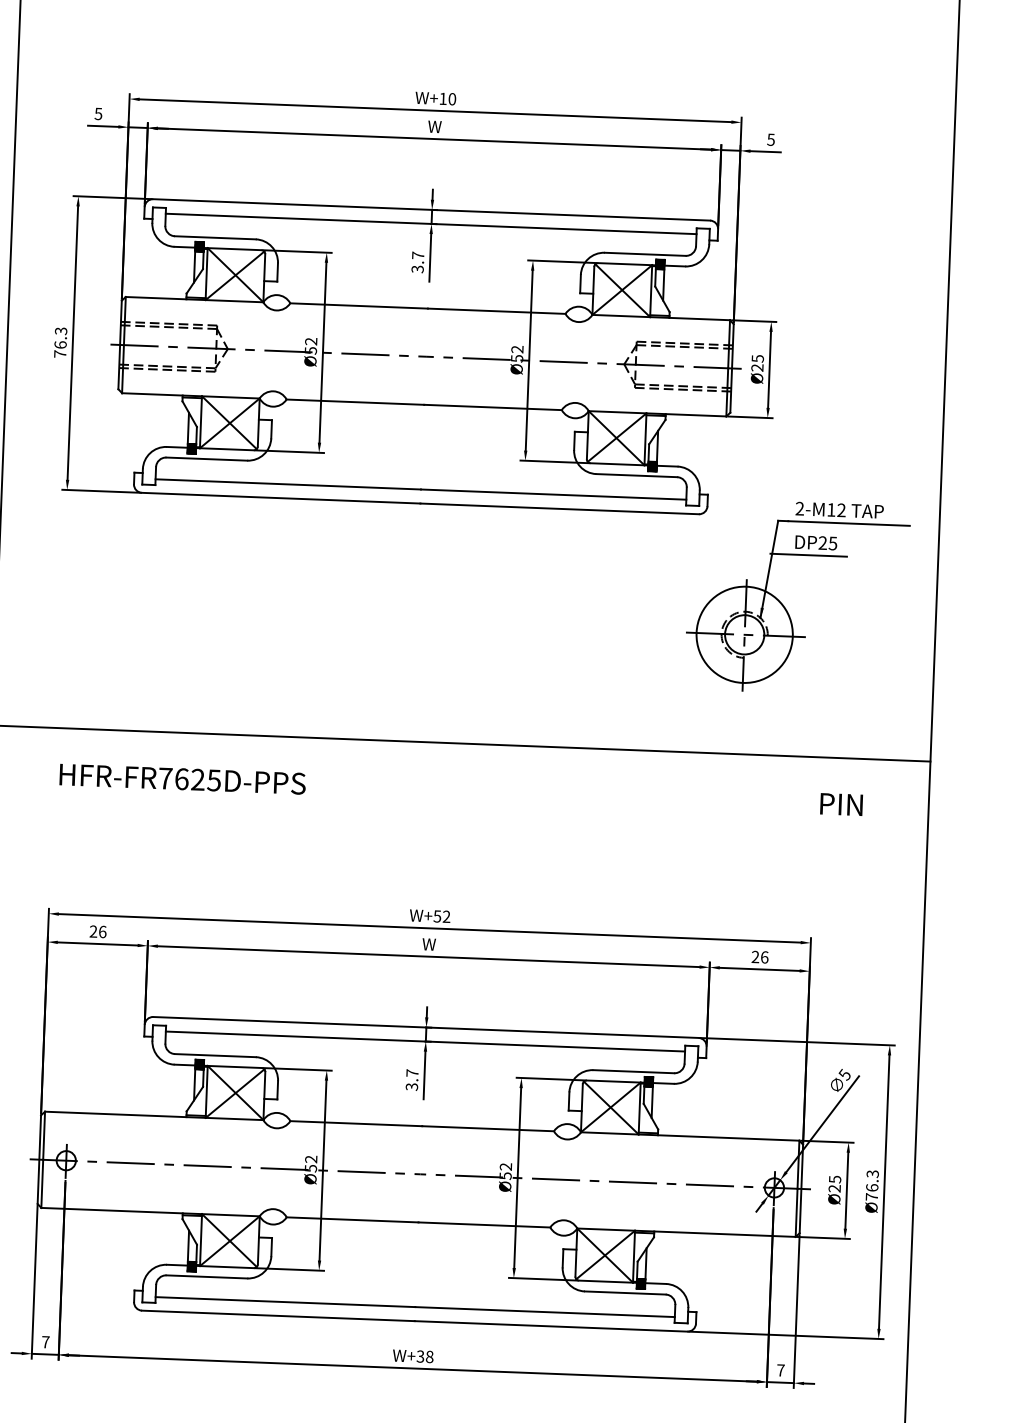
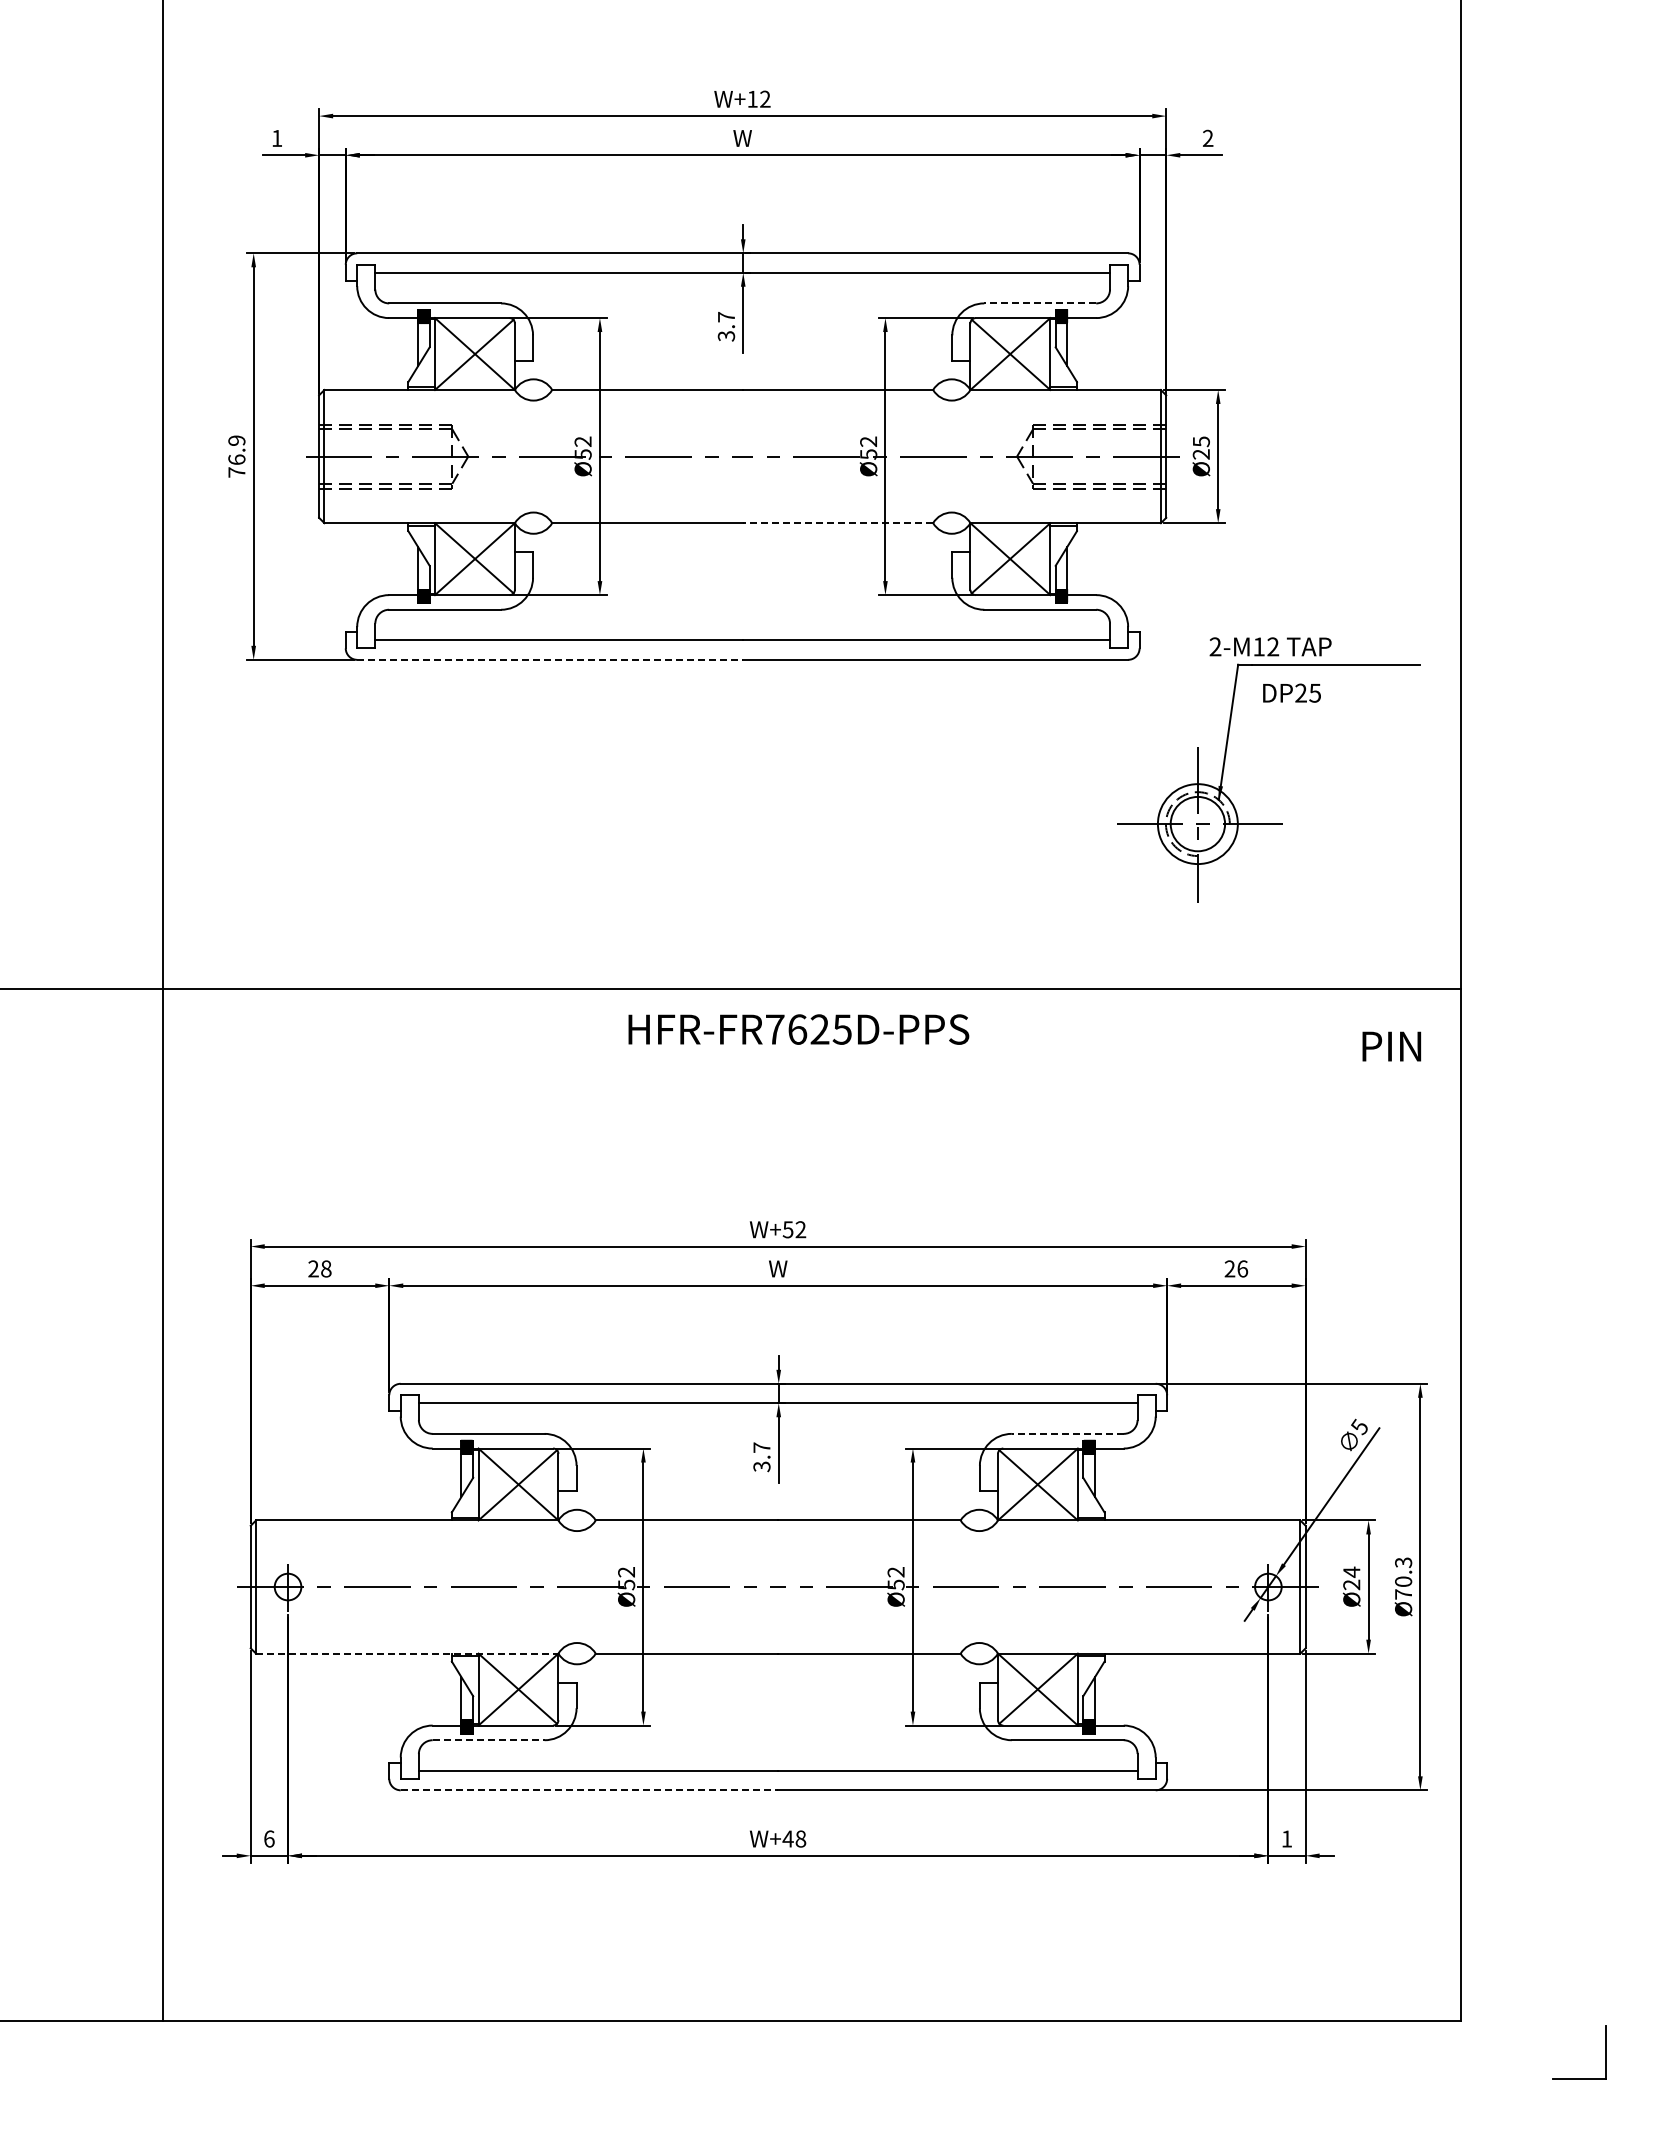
text: (452, 98) -> (765, 98), W+10 -> W+12
text: (98, 114) -> (276, 138), 5 -> 1
text: (770, 139) -> (1207, 138), 5 -> 2
line: (645, 254) -> (1040, 303), solid -> dashed
text: (60, 331) -> (236, 440), 76.3 -> 76.9
line: (492, 407) -> (837, 523), solid -> dashed
line: (280, 497) -> (549, 659), solid -> dashed
text: (839, 509) -> (1270, 646), moved
line: (808, 555) -> (1282, 710), removed
circle: (744, 634) -> (1197, 823), size x0.6
text: (182, 779) -> (798, 1029), moved
text: (841, 804) -> (1391, 1046), moved
text: (102, 931) -> (326, 1268), 26 -> 28
line: (633, 1071) -> (1067, 1433), solid -> dashed
text: (834, 1178) -> (1351, 1571), Ø25 -> Ø24
text: (872, 1187) -> (1403, 1581), Ø76.3 -> Ø70.3
line: (150, 1212) -> (407, 1653), solid -> dashed
line: (206, 1277) -> (488, 1740), solid -> dashed
line: (278, 1316) -> (589, 1790), solid -> dashed
text: (45, 1341) -> (269, 1838), 7 -> 6
text: (420, 1356) -> (787, 1838), W+38 -> W+48
text: (780, 1370) -> (1286, 1838), 7 -> 1

